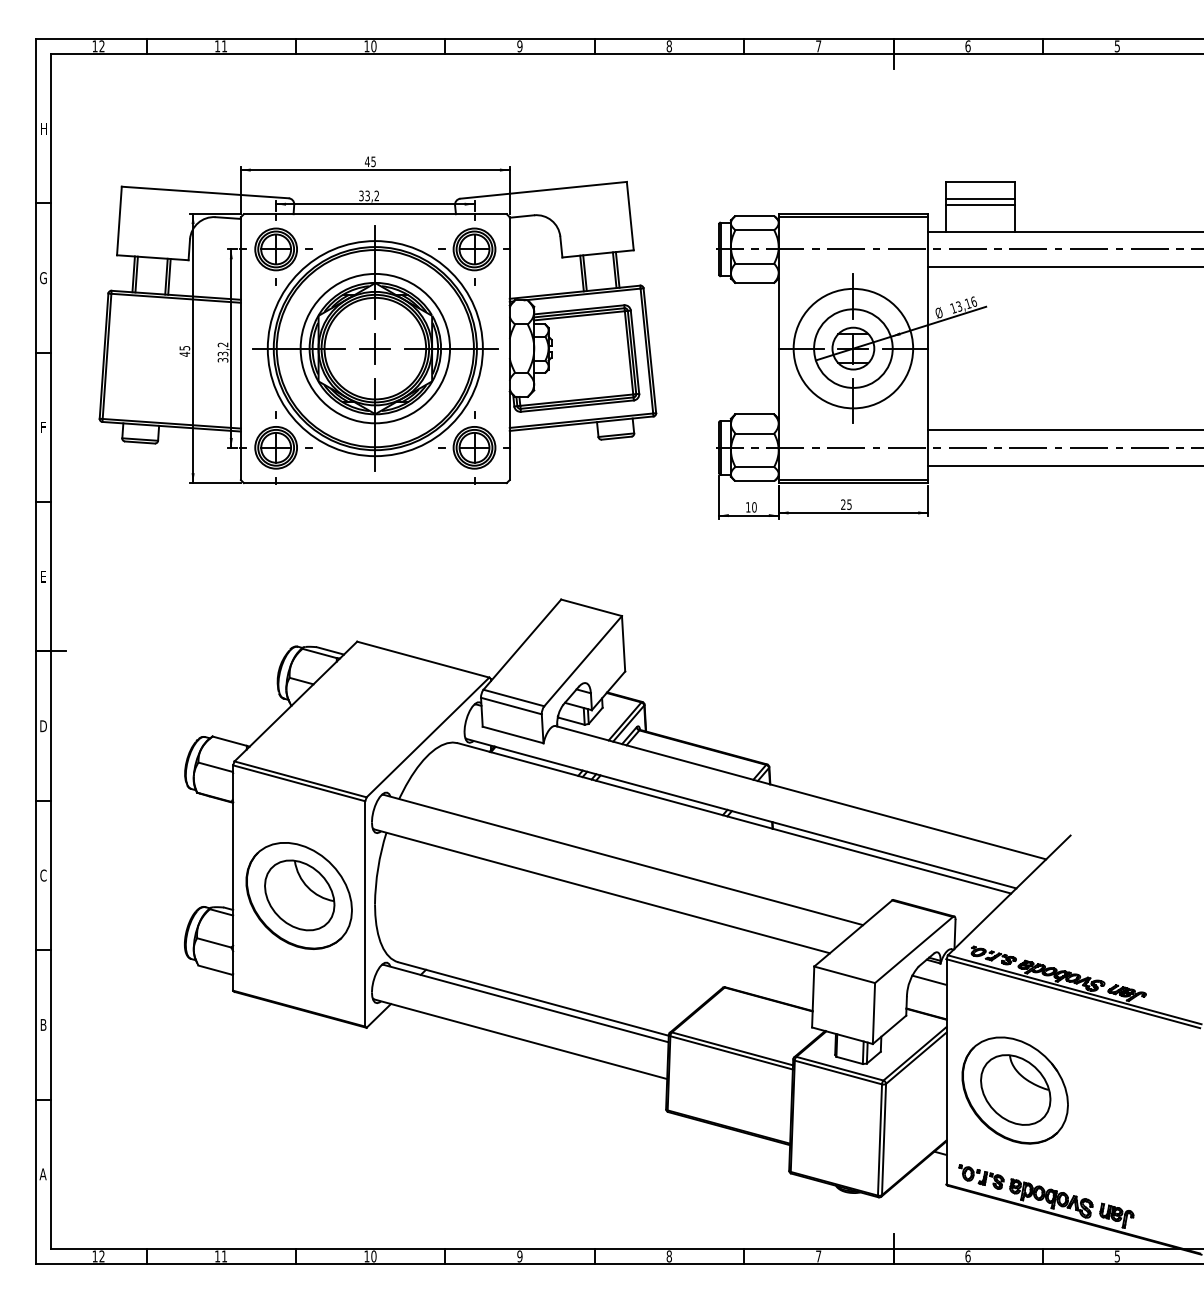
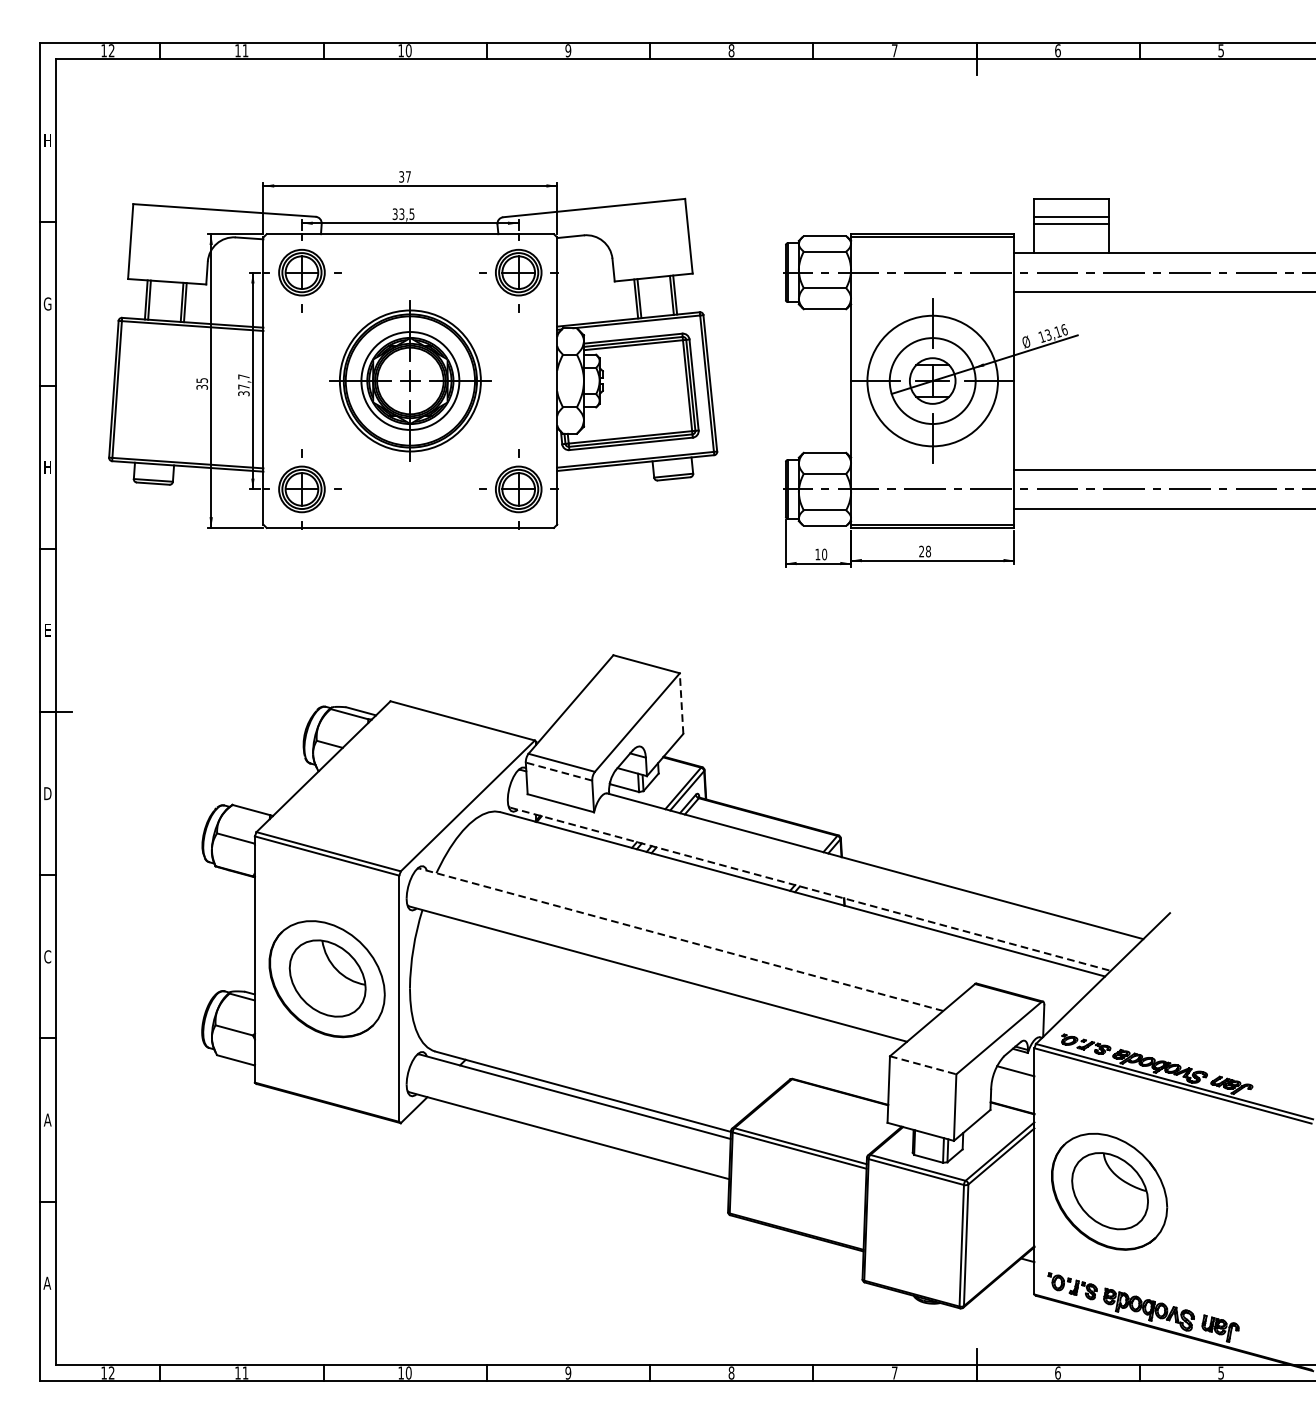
text: (369, 161) -> (403, 176), 45 -> 37
text: (376, 195) -> (411, 213), 33,2 -> 33,5
part: (375, 348) -> (410, 380), size x0.6
text: (222, 349) -> (243, 382), 33,2 -> 37,7
text: (184, 353) -> (201, 386), 45 -> 35
text: (43, 427) -> (47, 467), F -> H
text: (849, 504) -> (928, 551), 25 -> 28
line: (623, 643) -> (681, 703), solid -> dashed
line: (510, 705) -> (558, 771), solid -> dashed
line: (741, 813) -> (810, 889), solid -> dashed
line: (622, 859) -> (680, 939), solid -> dashed
line: (845, 974) -> (924, 1064), solid -> dashed
text: (43, 1024) -> (47, 1119), B -> A

